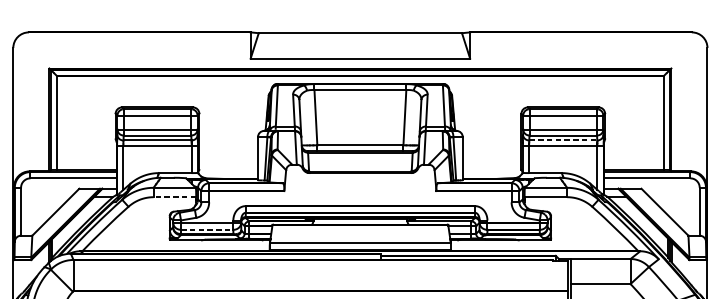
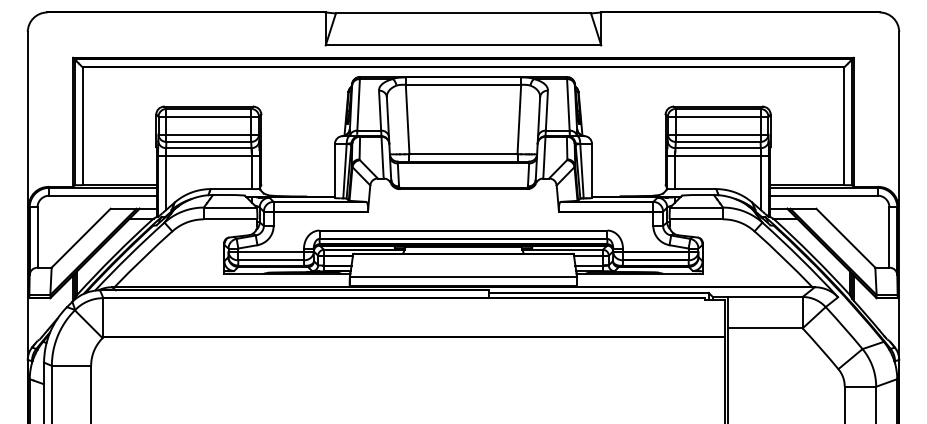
line: (563, 140) -> (718, 148), dashed -> solid
line: (174, 197) -> (230, 219), dashed -> solid
line: (207, 229) -> (271, 260), dashed -> solid

